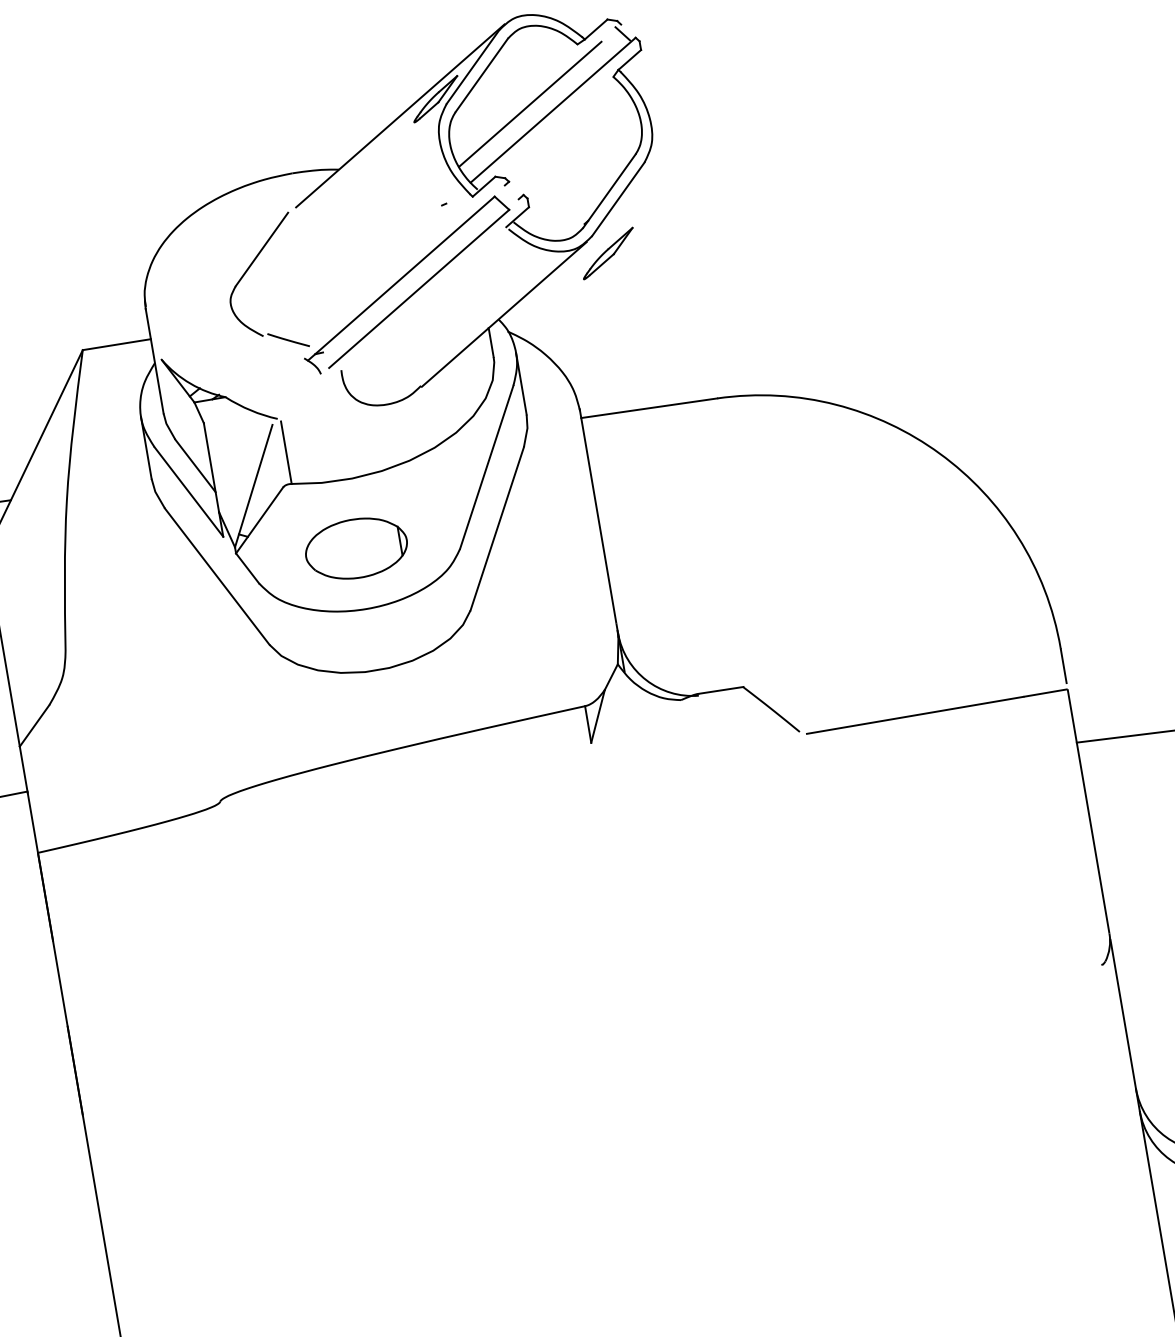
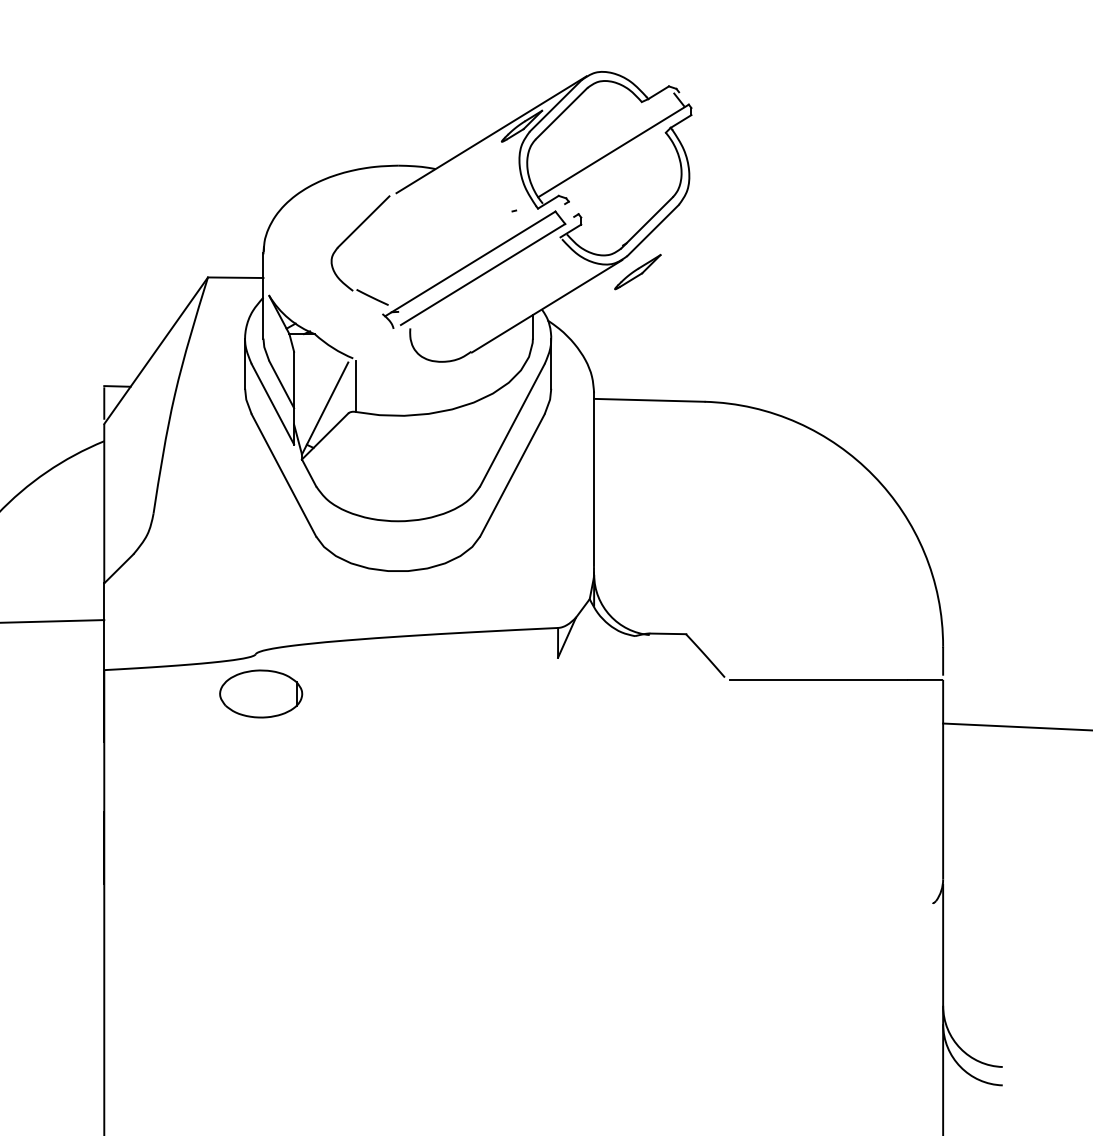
line: (530, 104) -> (596, 143), removed
part: (356, 547) -> (261, 693), moved

